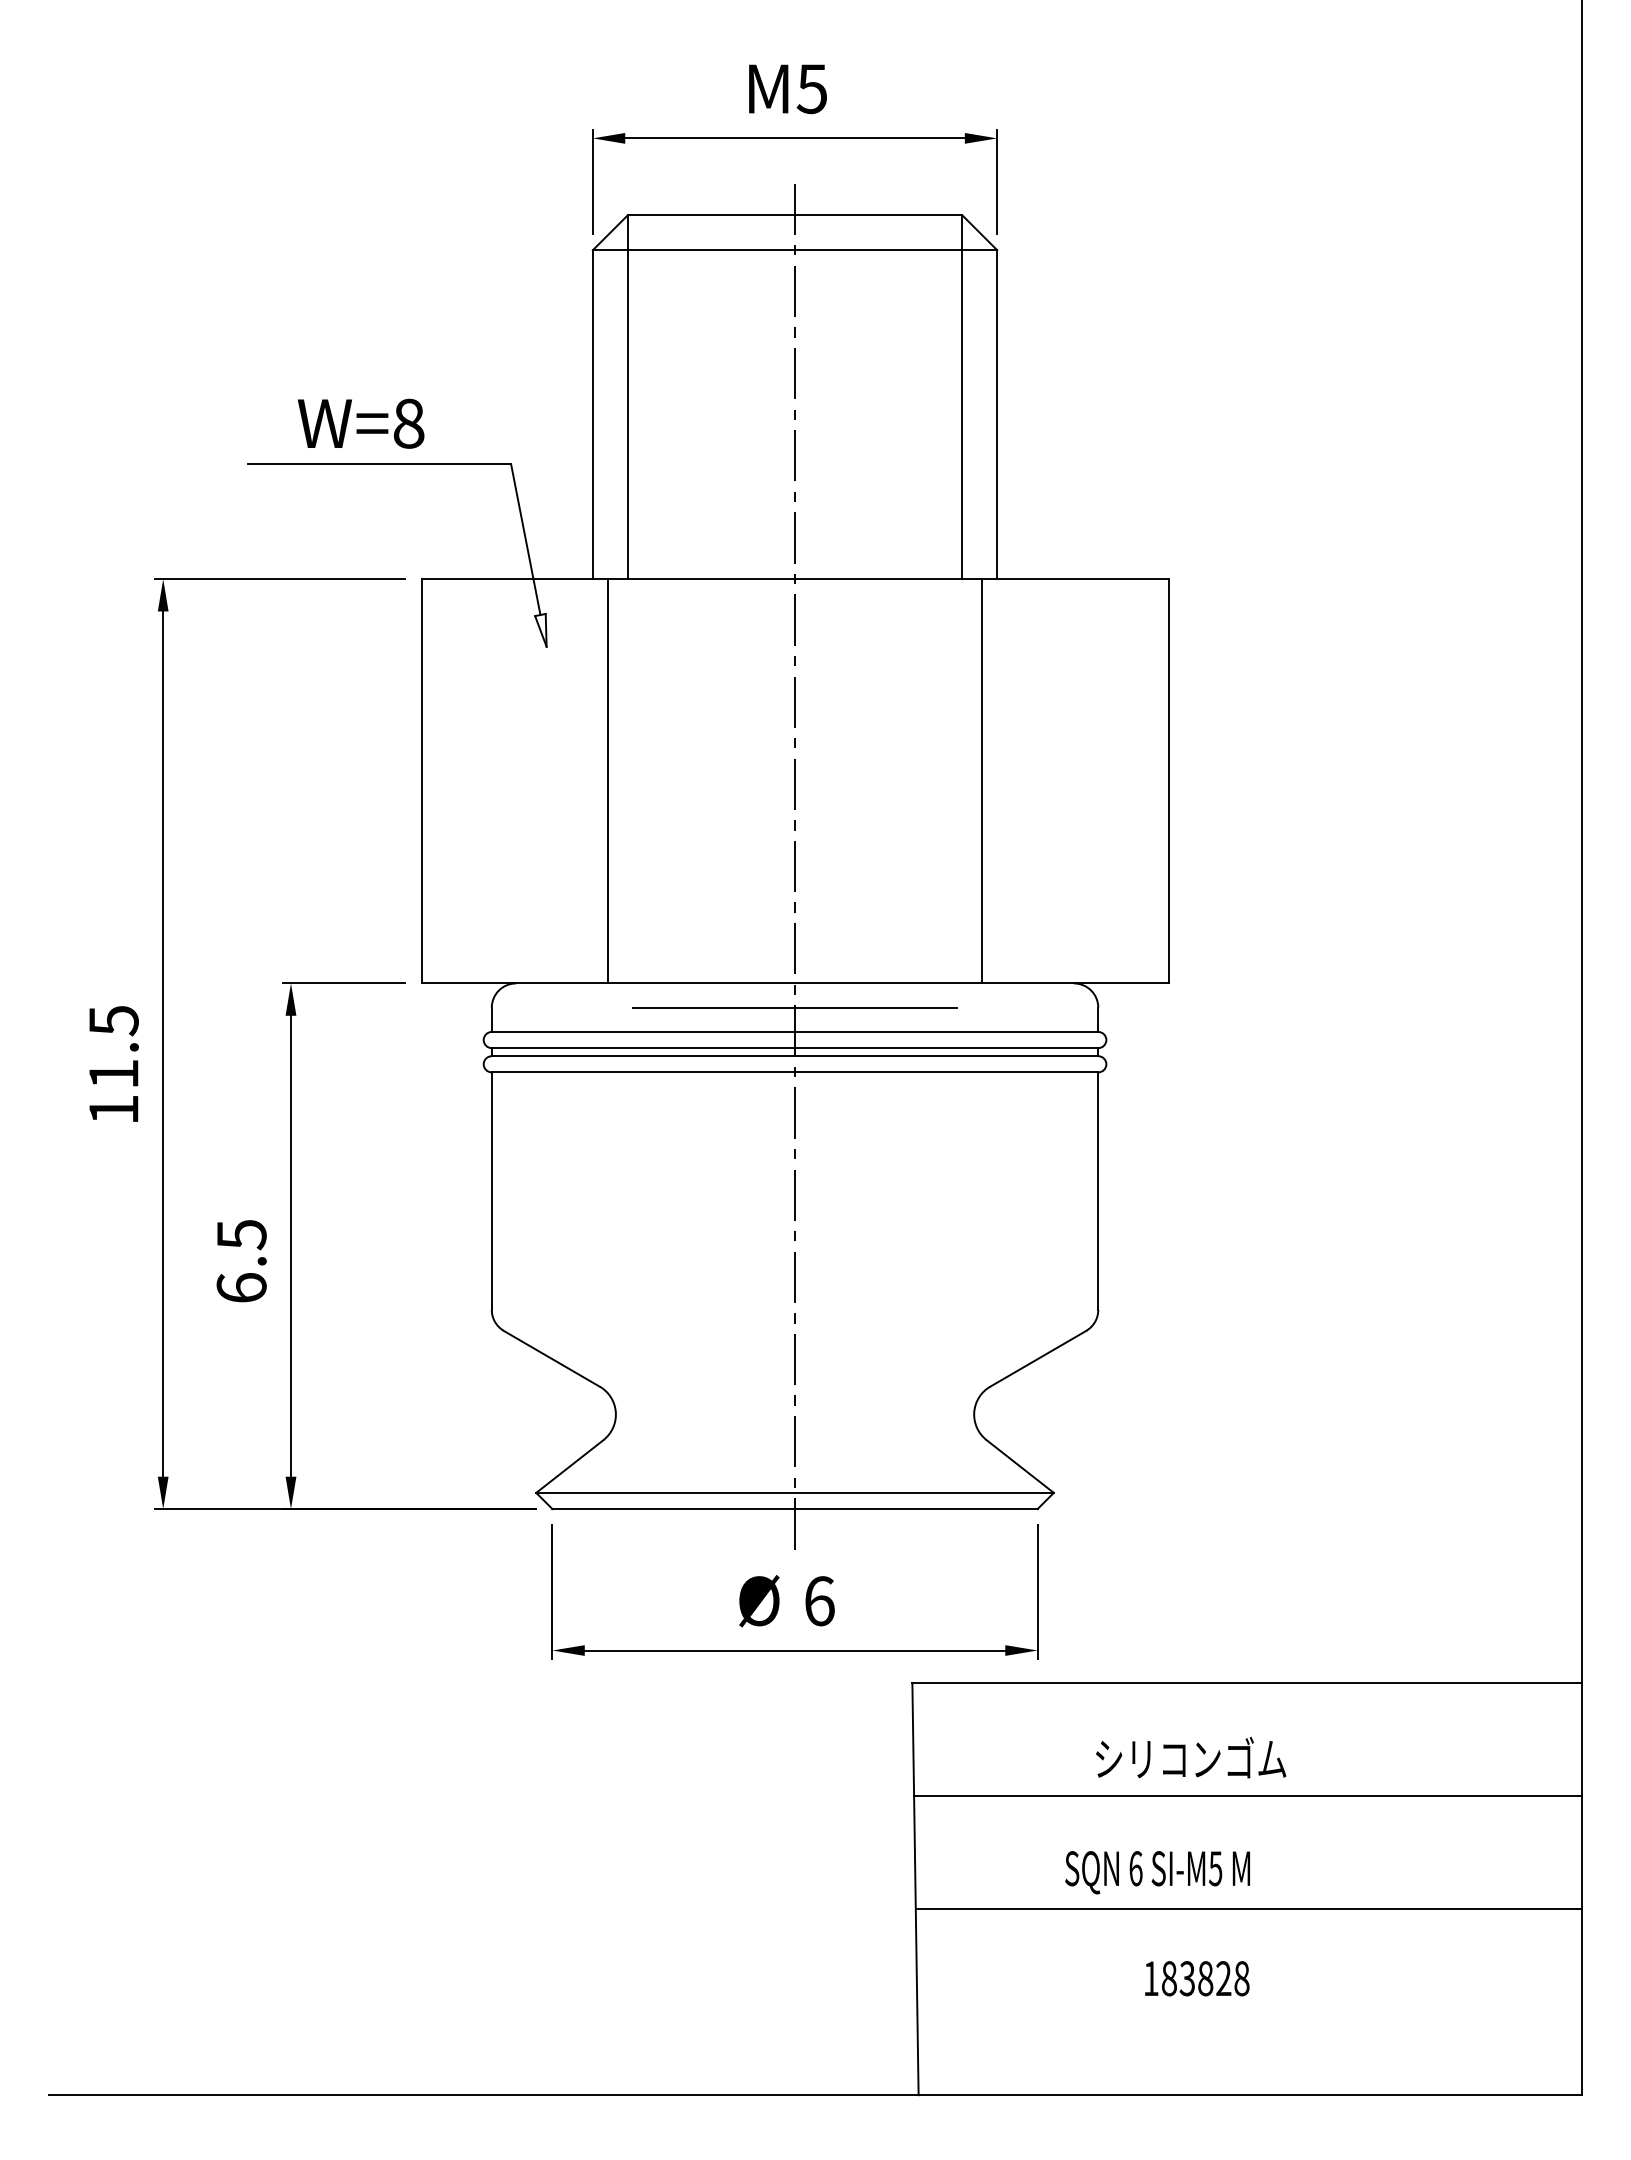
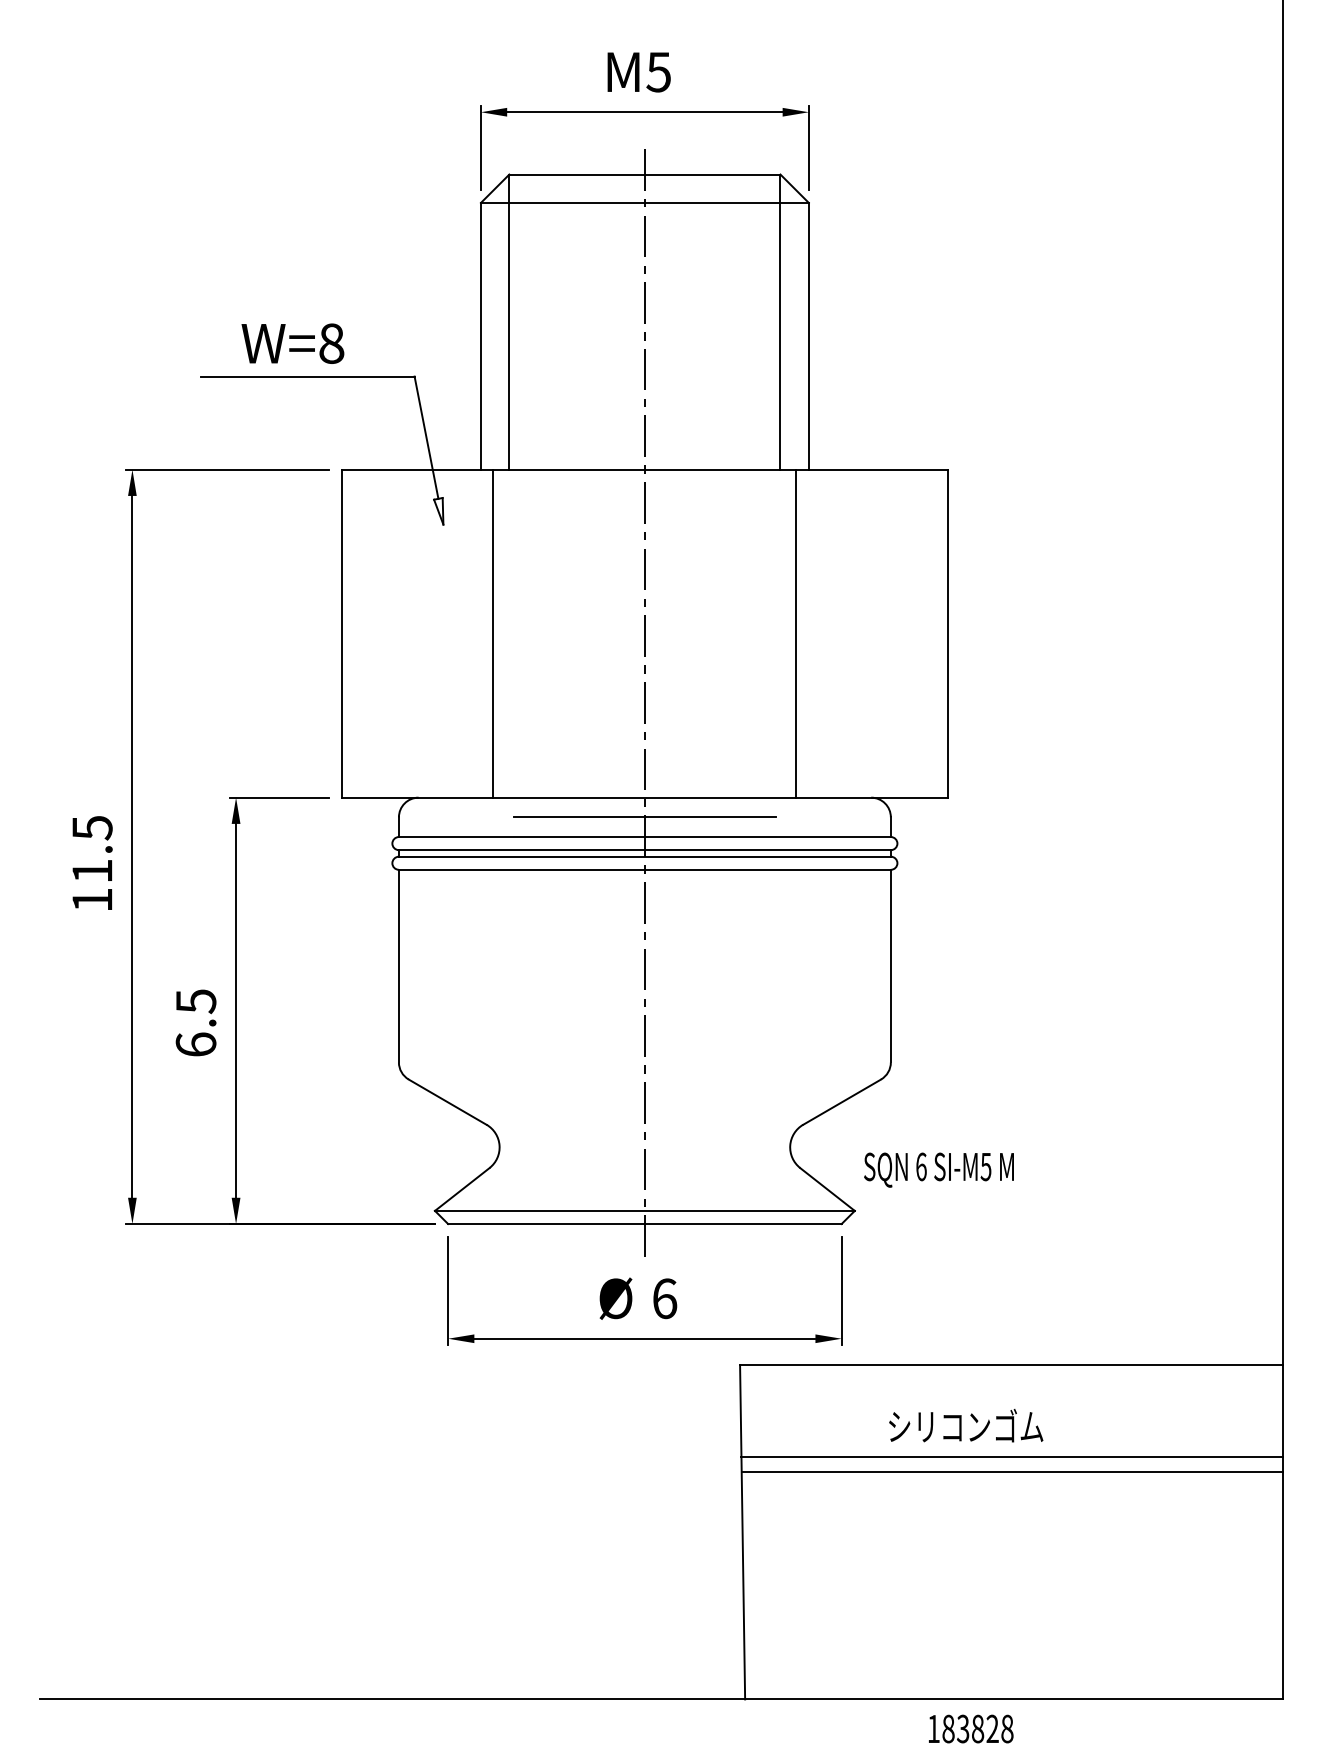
text: (1157, 1872) -> (938, 1170), moved
line: (1248, 1909) -> (1012, 1472), moved
text: (1197, 1978) -> (971, 1728), moved

